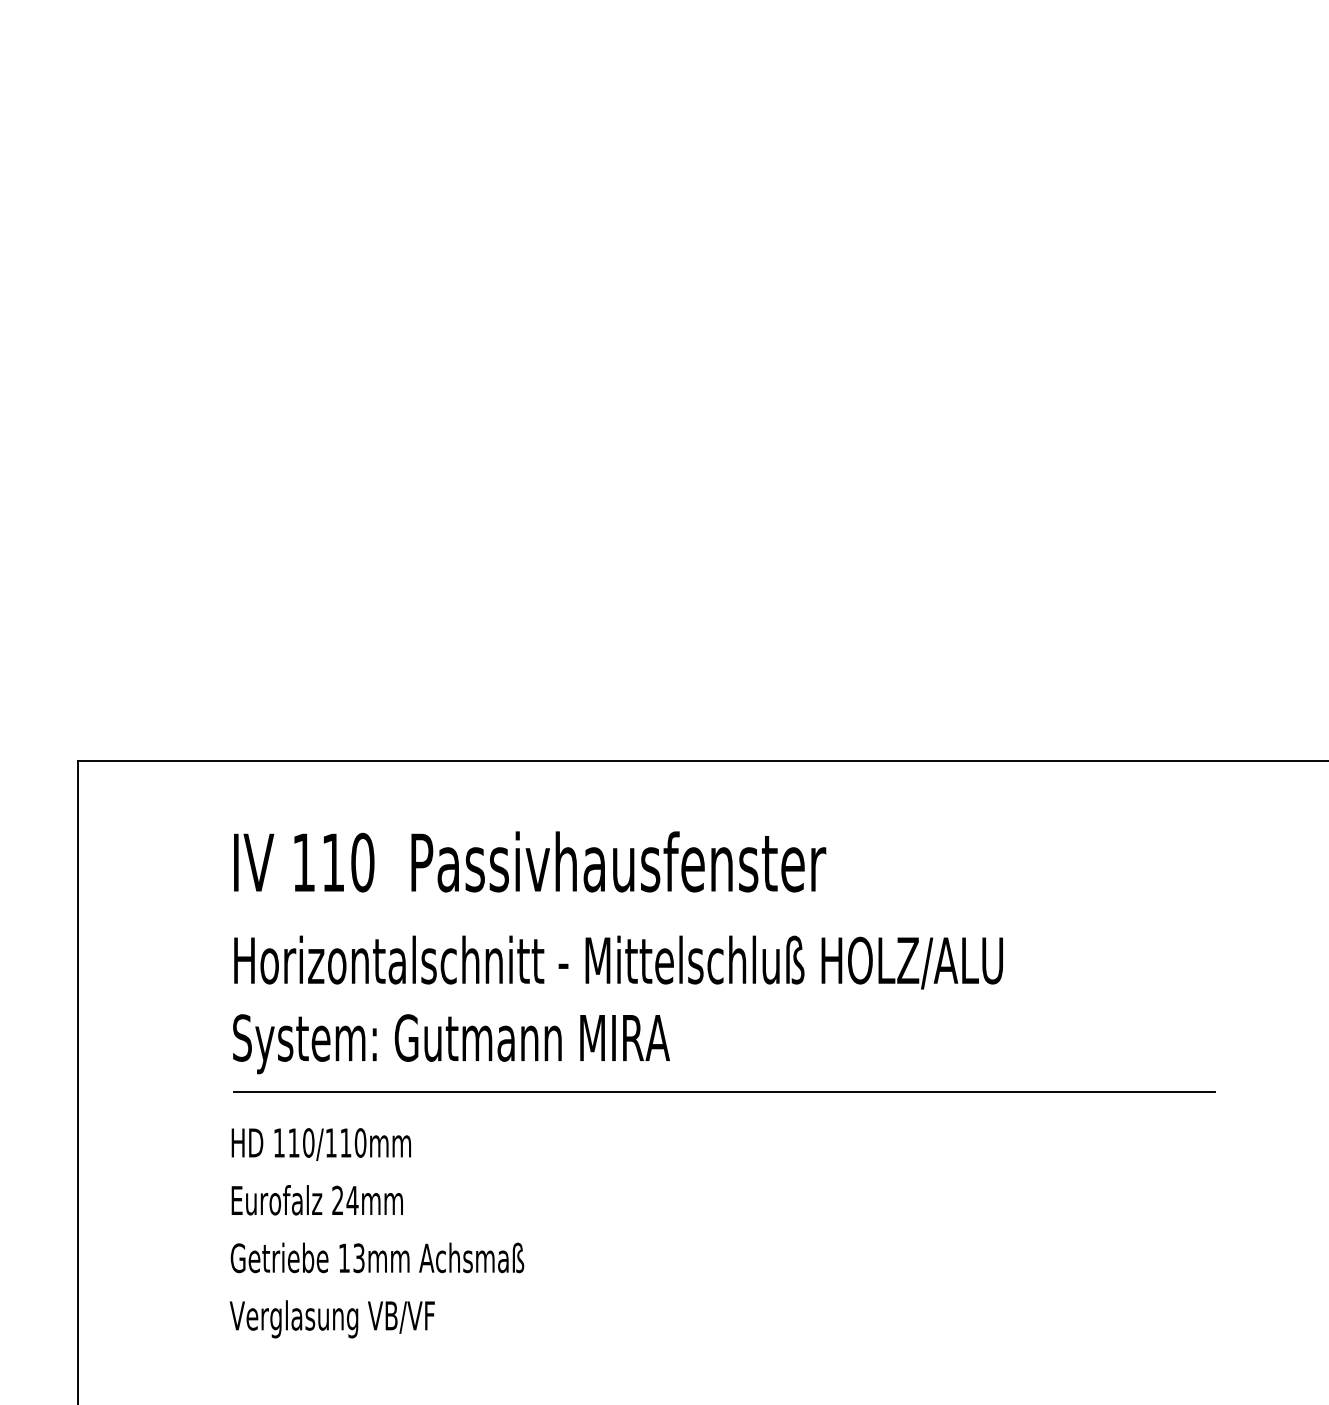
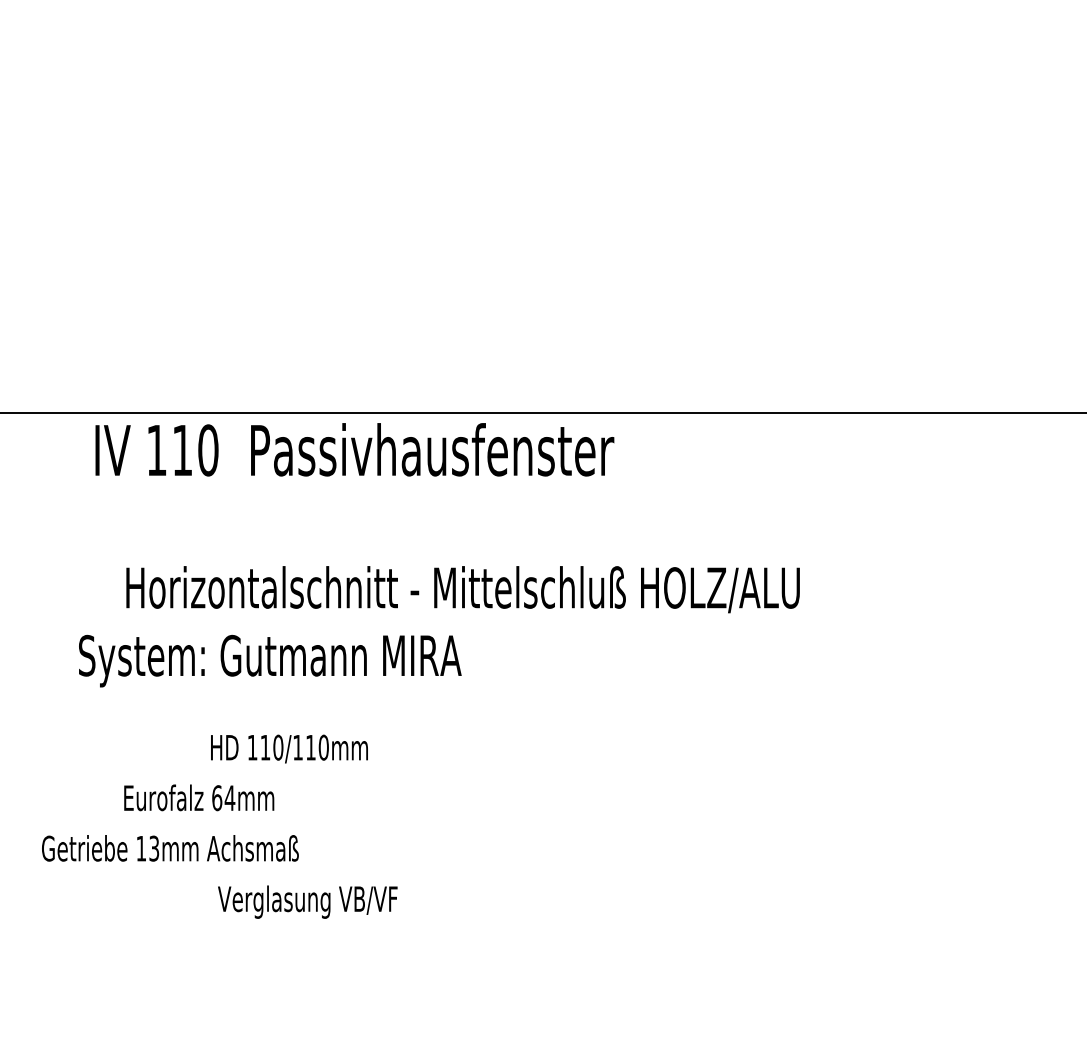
text: (530, 861) -> (355, 449), moved
text: (451, 1044) -> (270, 661), moved
line: (724, 1091) -> (555, 702), removed
text: (320, 1144) -> (288, 749), moved
text: (337, 1200) -> (216, 798), 24mm -> 64mm
text: (377, 1257) -> (170, 848), moved
text: (331, 1319) -> (307, 902), moved

